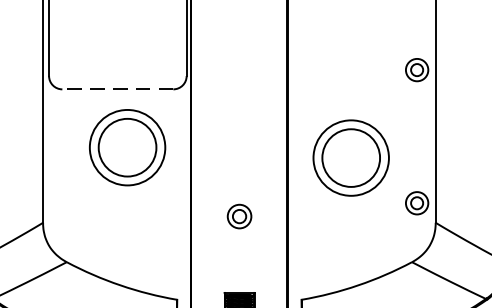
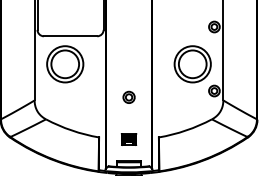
line: (117, 89) -> (70, 36), dashed -> solid
part: (128, 148) -> (65, 64), moved
part: (350, 158) -> (192, 64), moved

